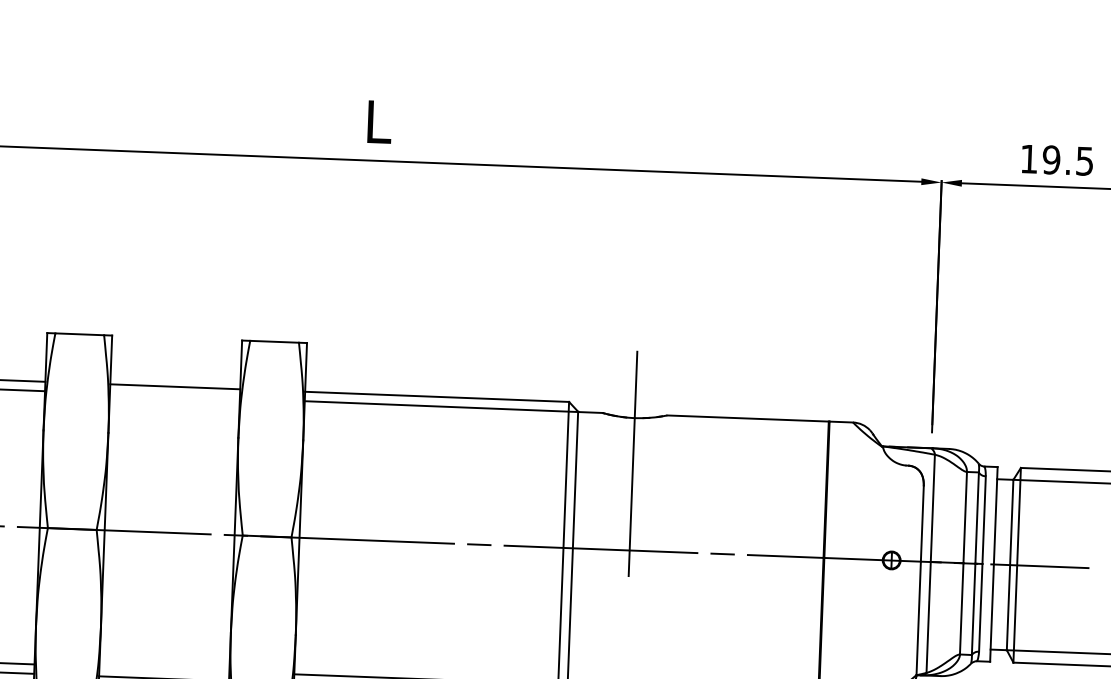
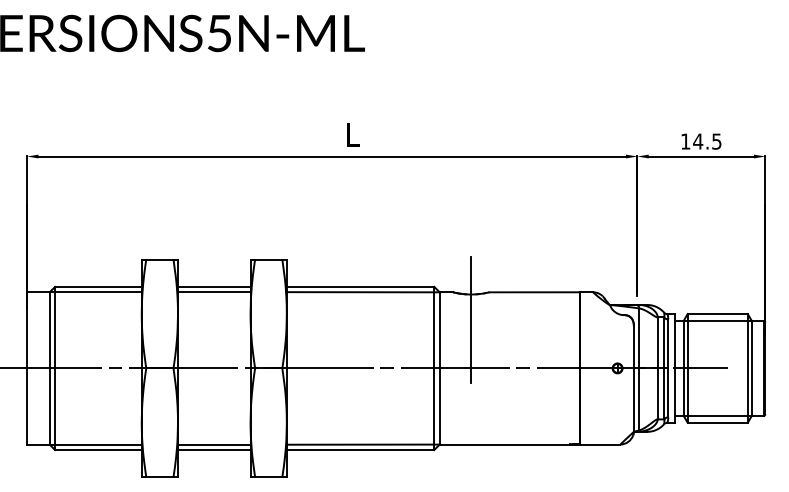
text: (379, 121) -> (353, 134), moved
text: (1052, 159) -> (698, 141), 19.5 -> 14.5
line: (175, 396) -> (214, 292), added
line: (164, 668) -> (214, 444), added

